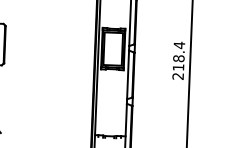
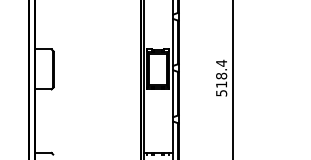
text: (178, 76) -> (221, 93), 218.4 -> 518.4

